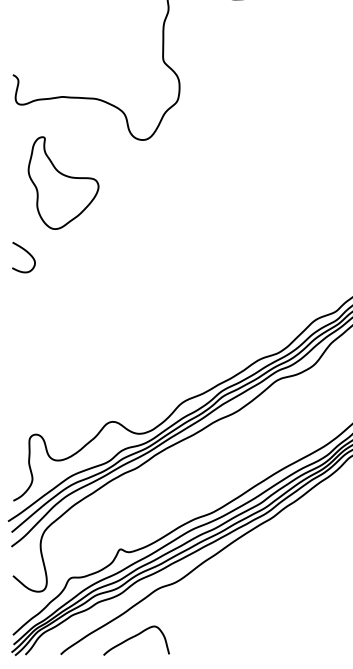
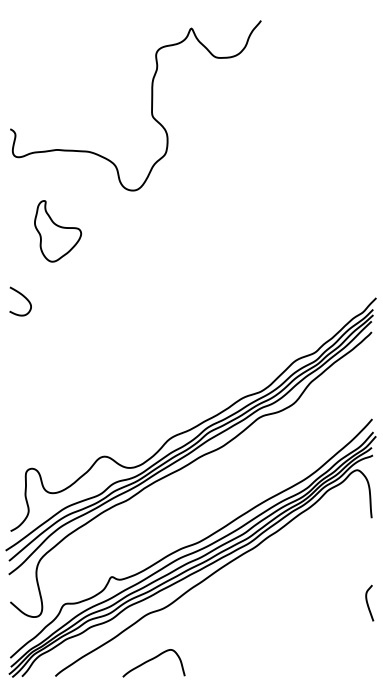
part: (62, 183) -> (57, 231), size x0.7
curve: (133, 637) -> (151, 660), moved

